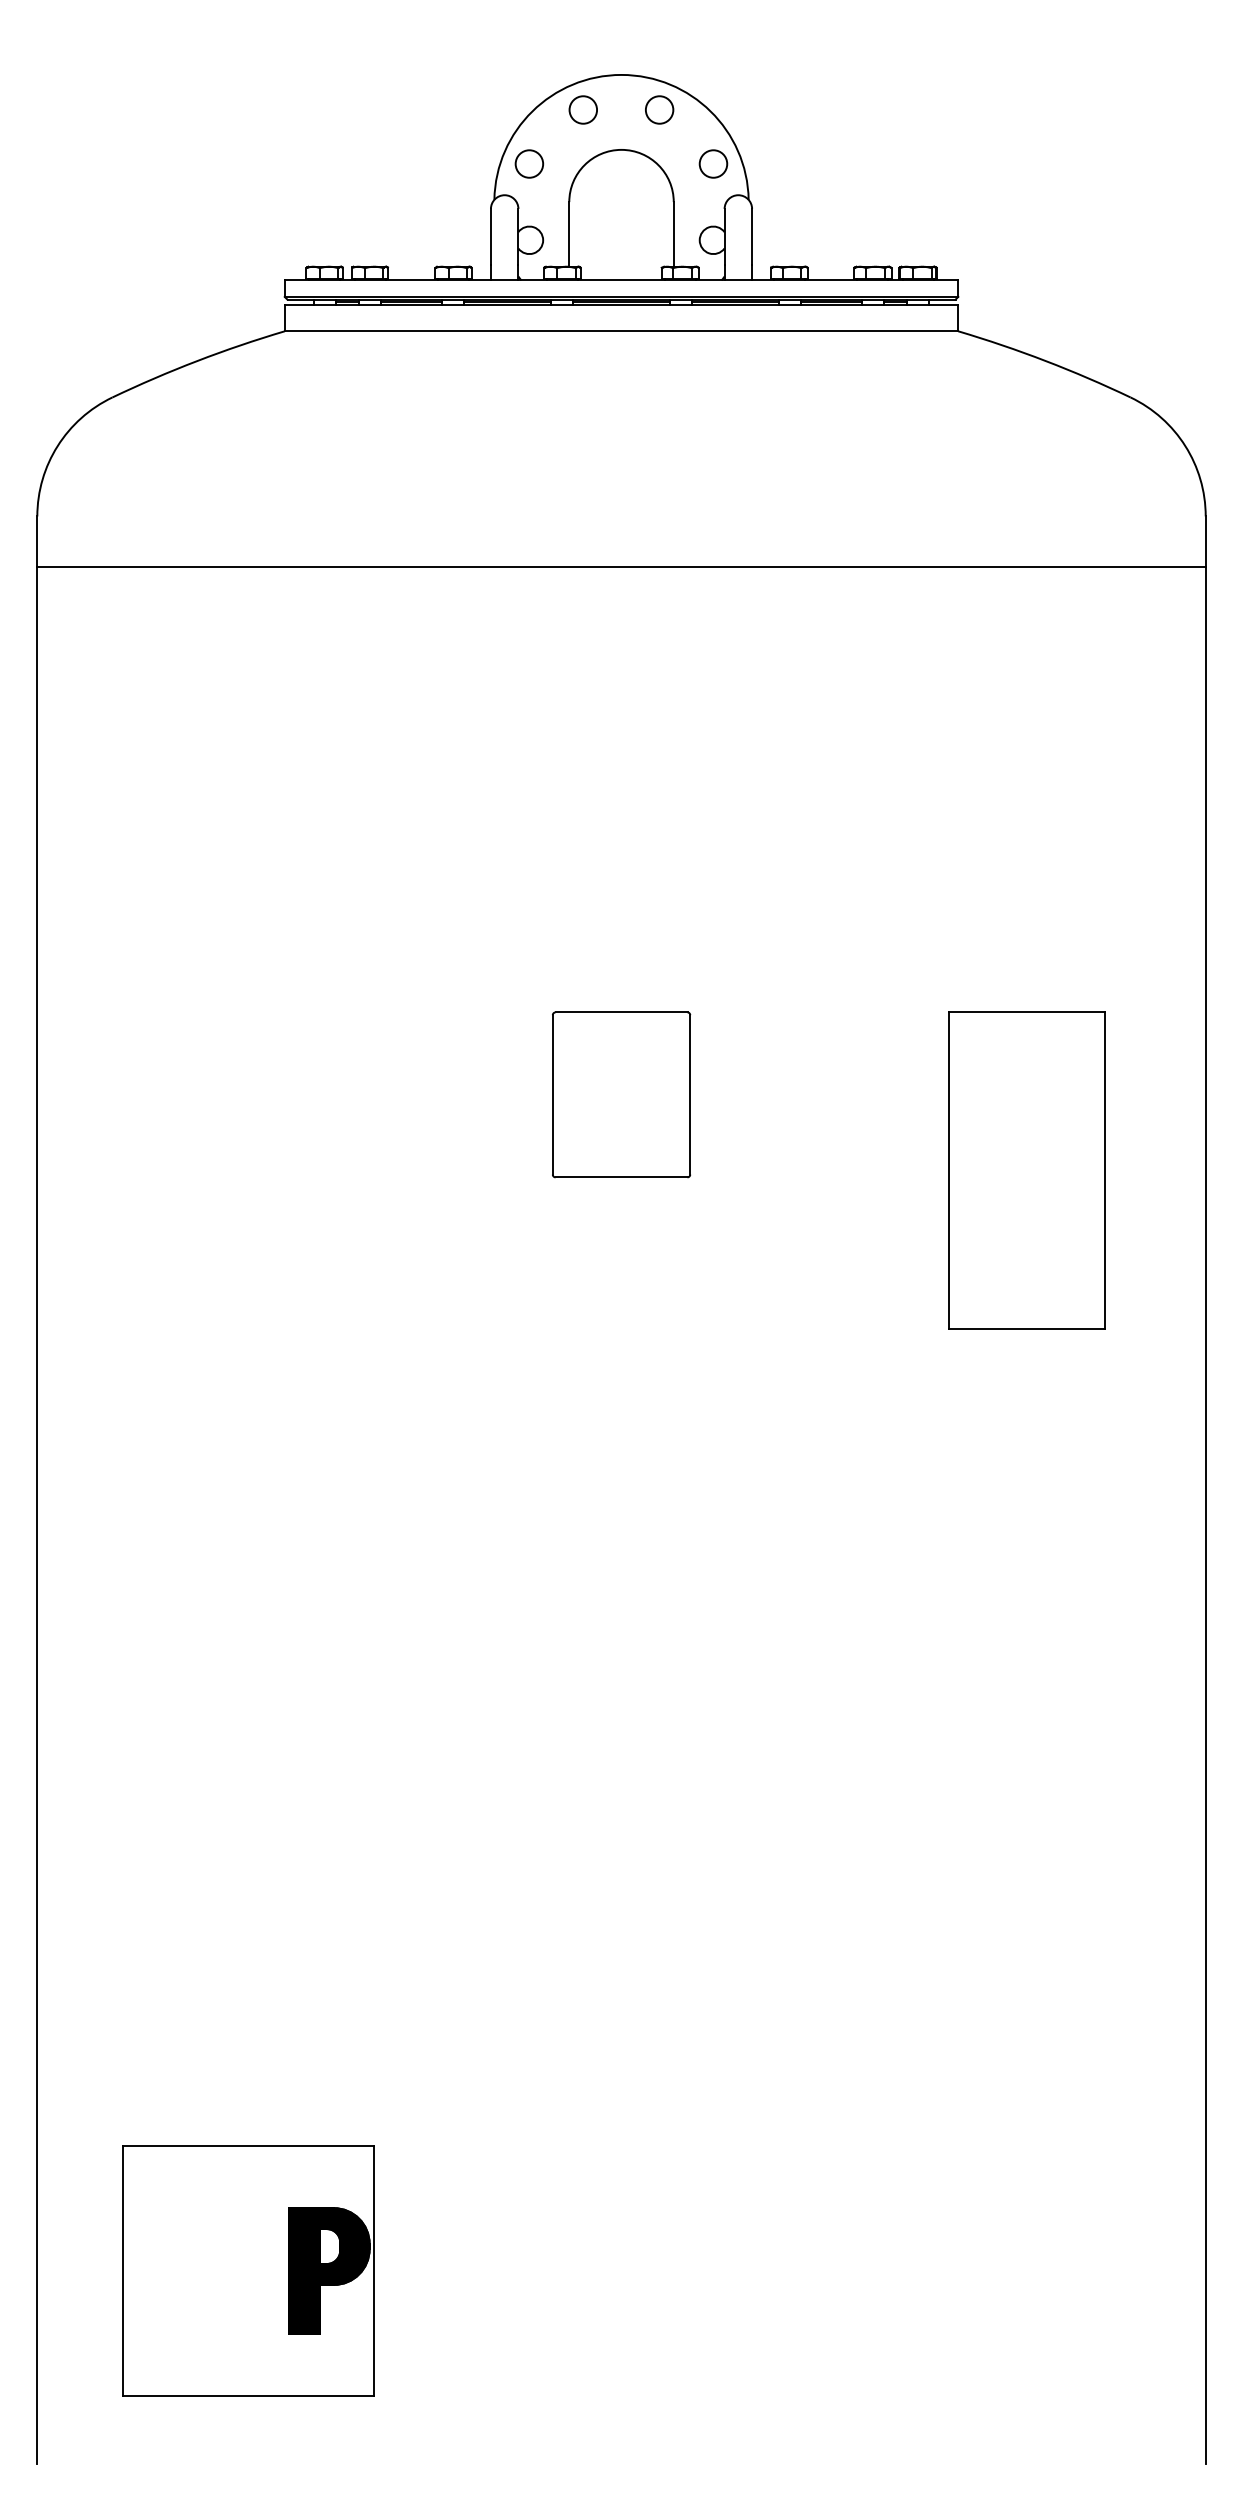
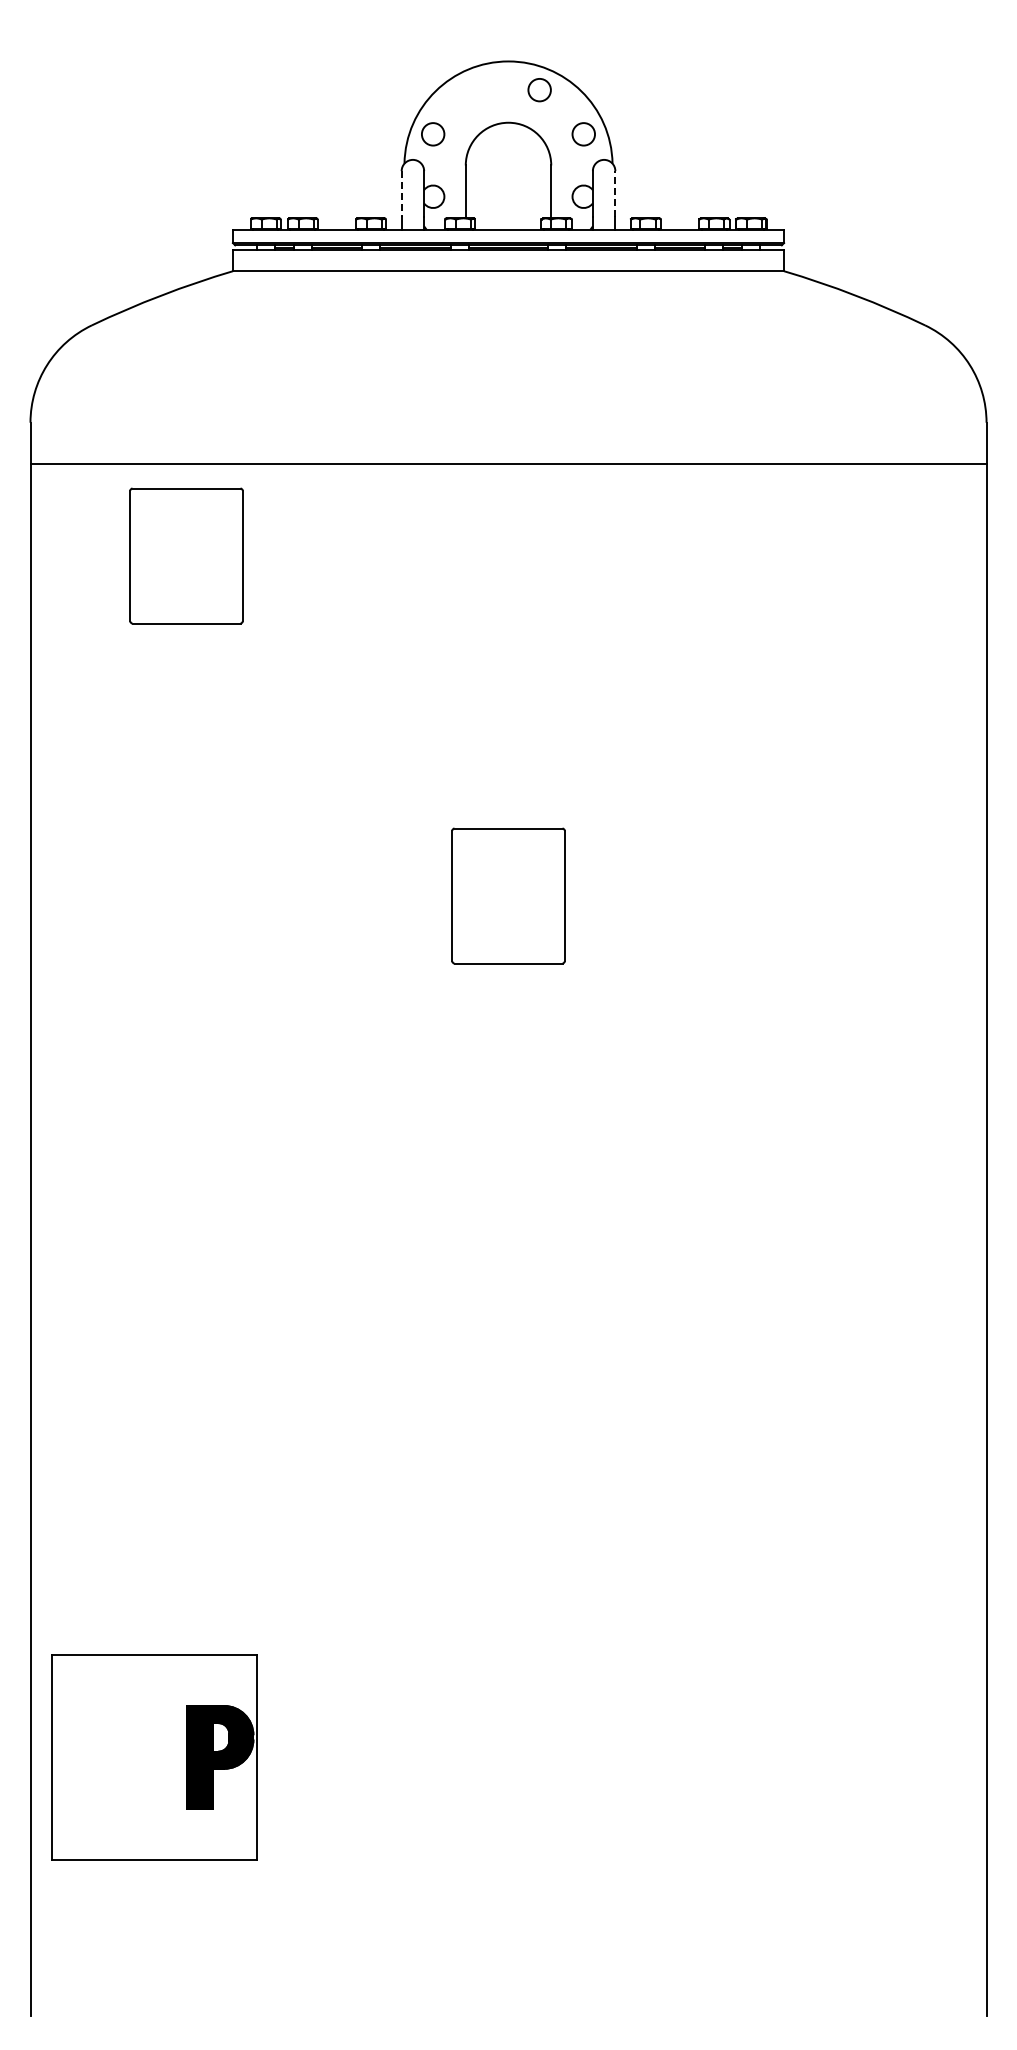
circle: (583, 110) -> (477, 90), removed
line: (490, 237) -> (401, 194), solid -> dashed
line: (752, 237) -> (615, 194), solid -> dashed
part: (227, 678) -> (186, 555), added
part: (1027, 1170) -> (840, 957), removed
part: (248, 2271) -> (154, 1757), moved

